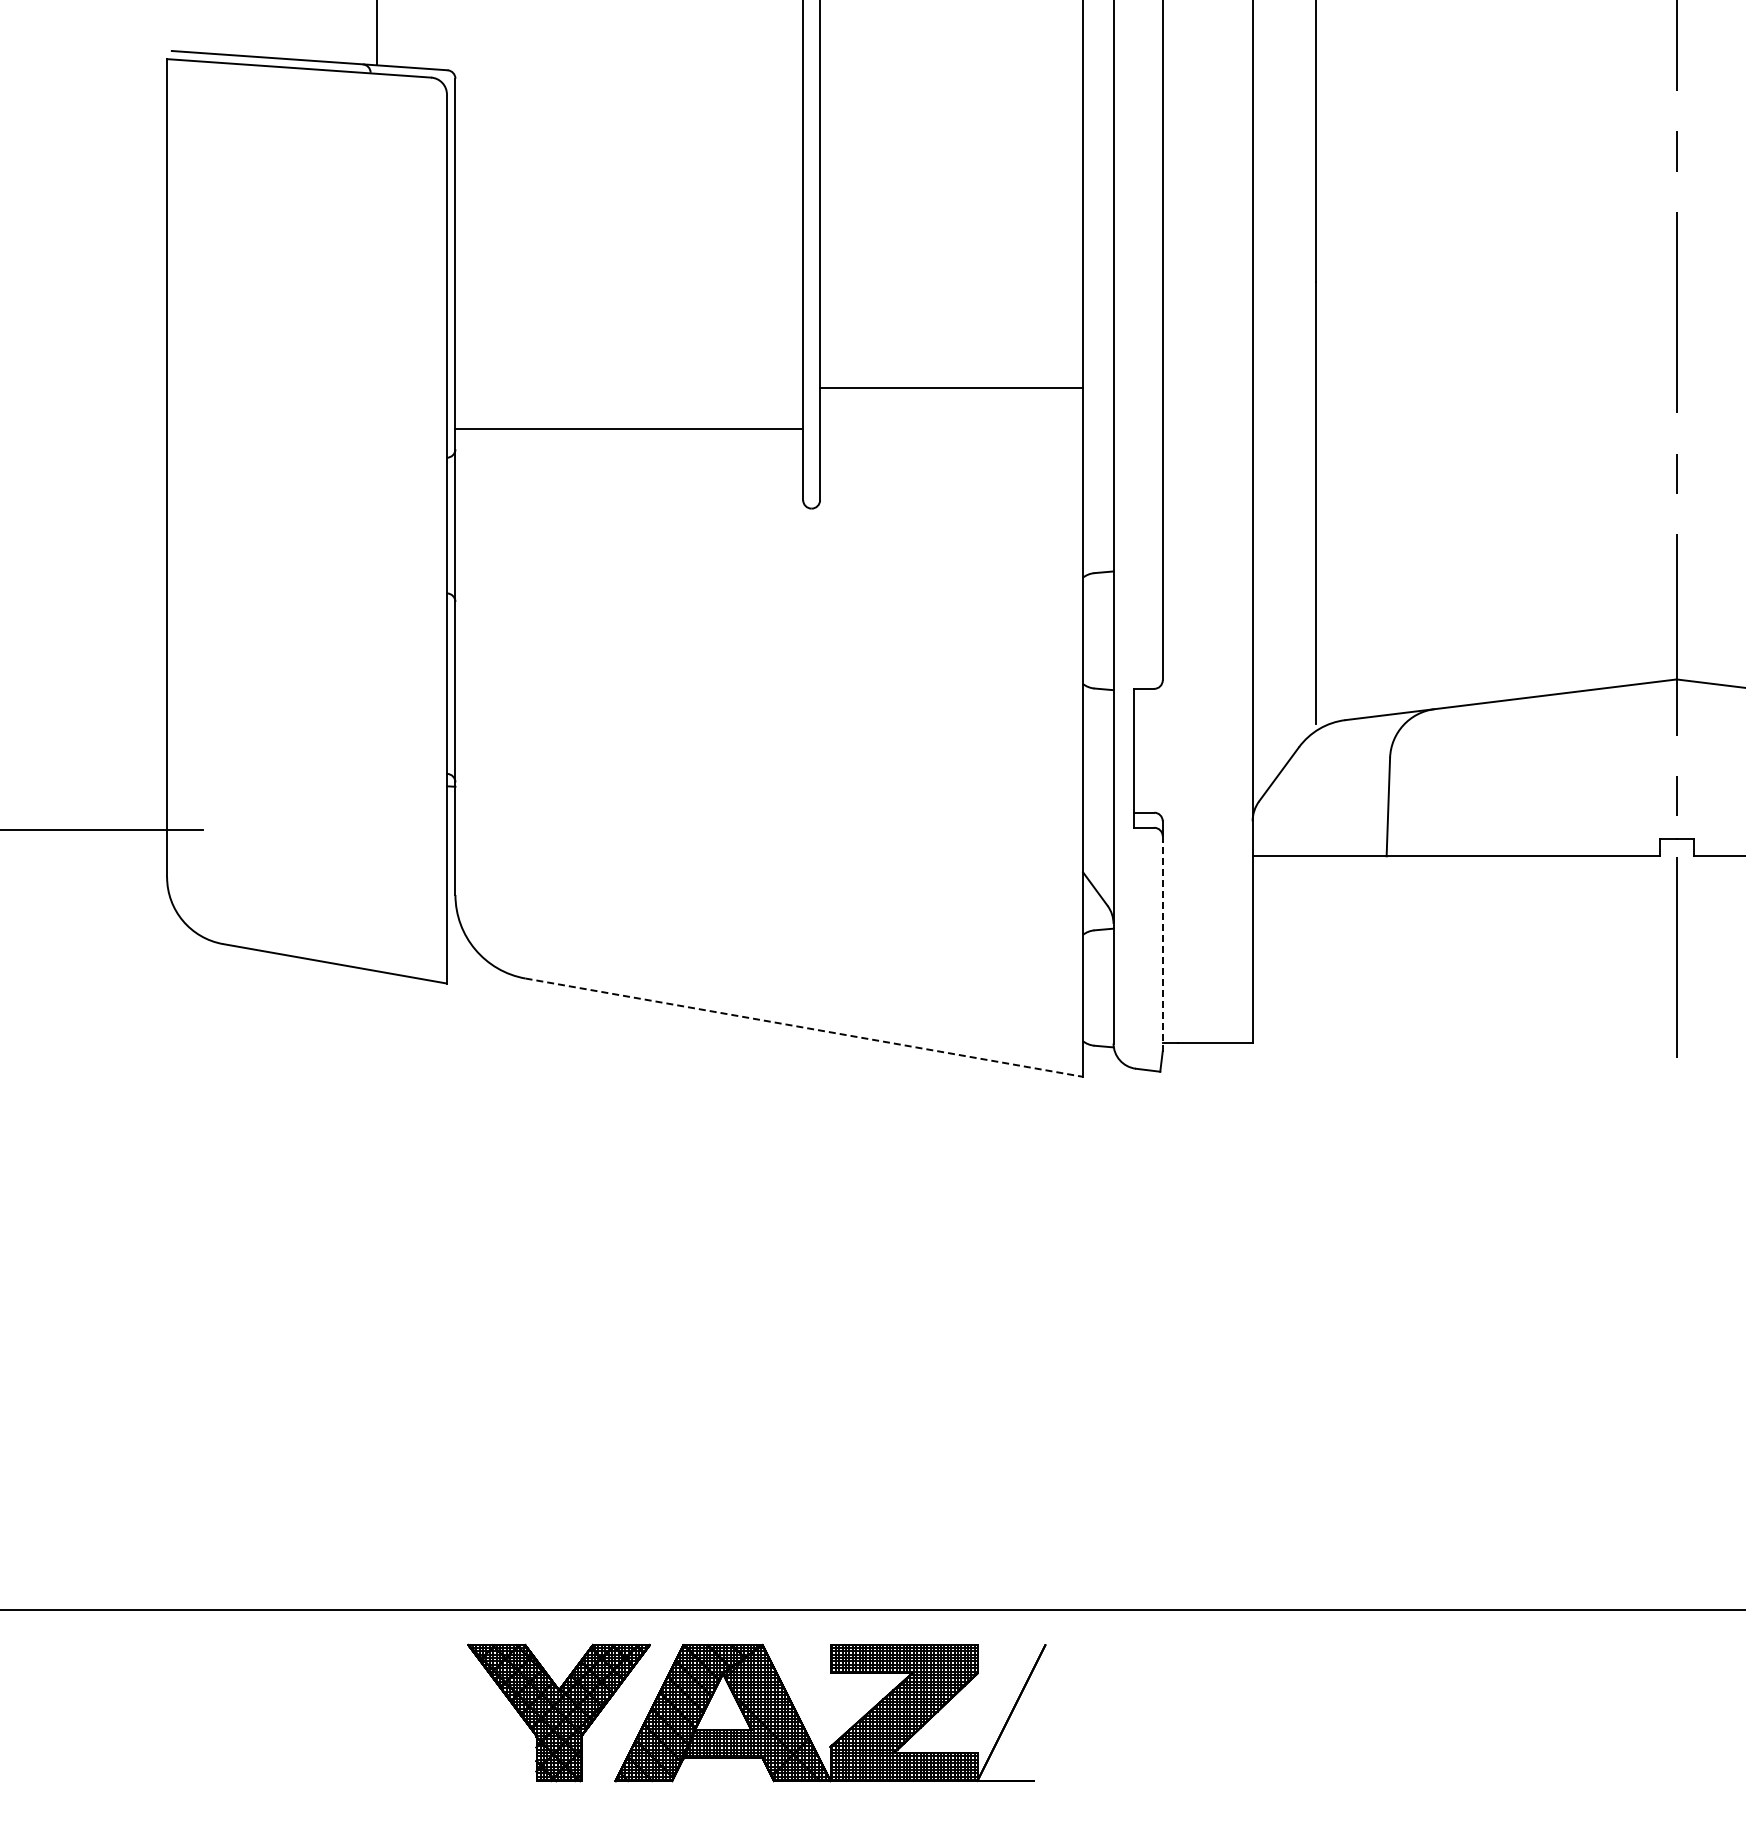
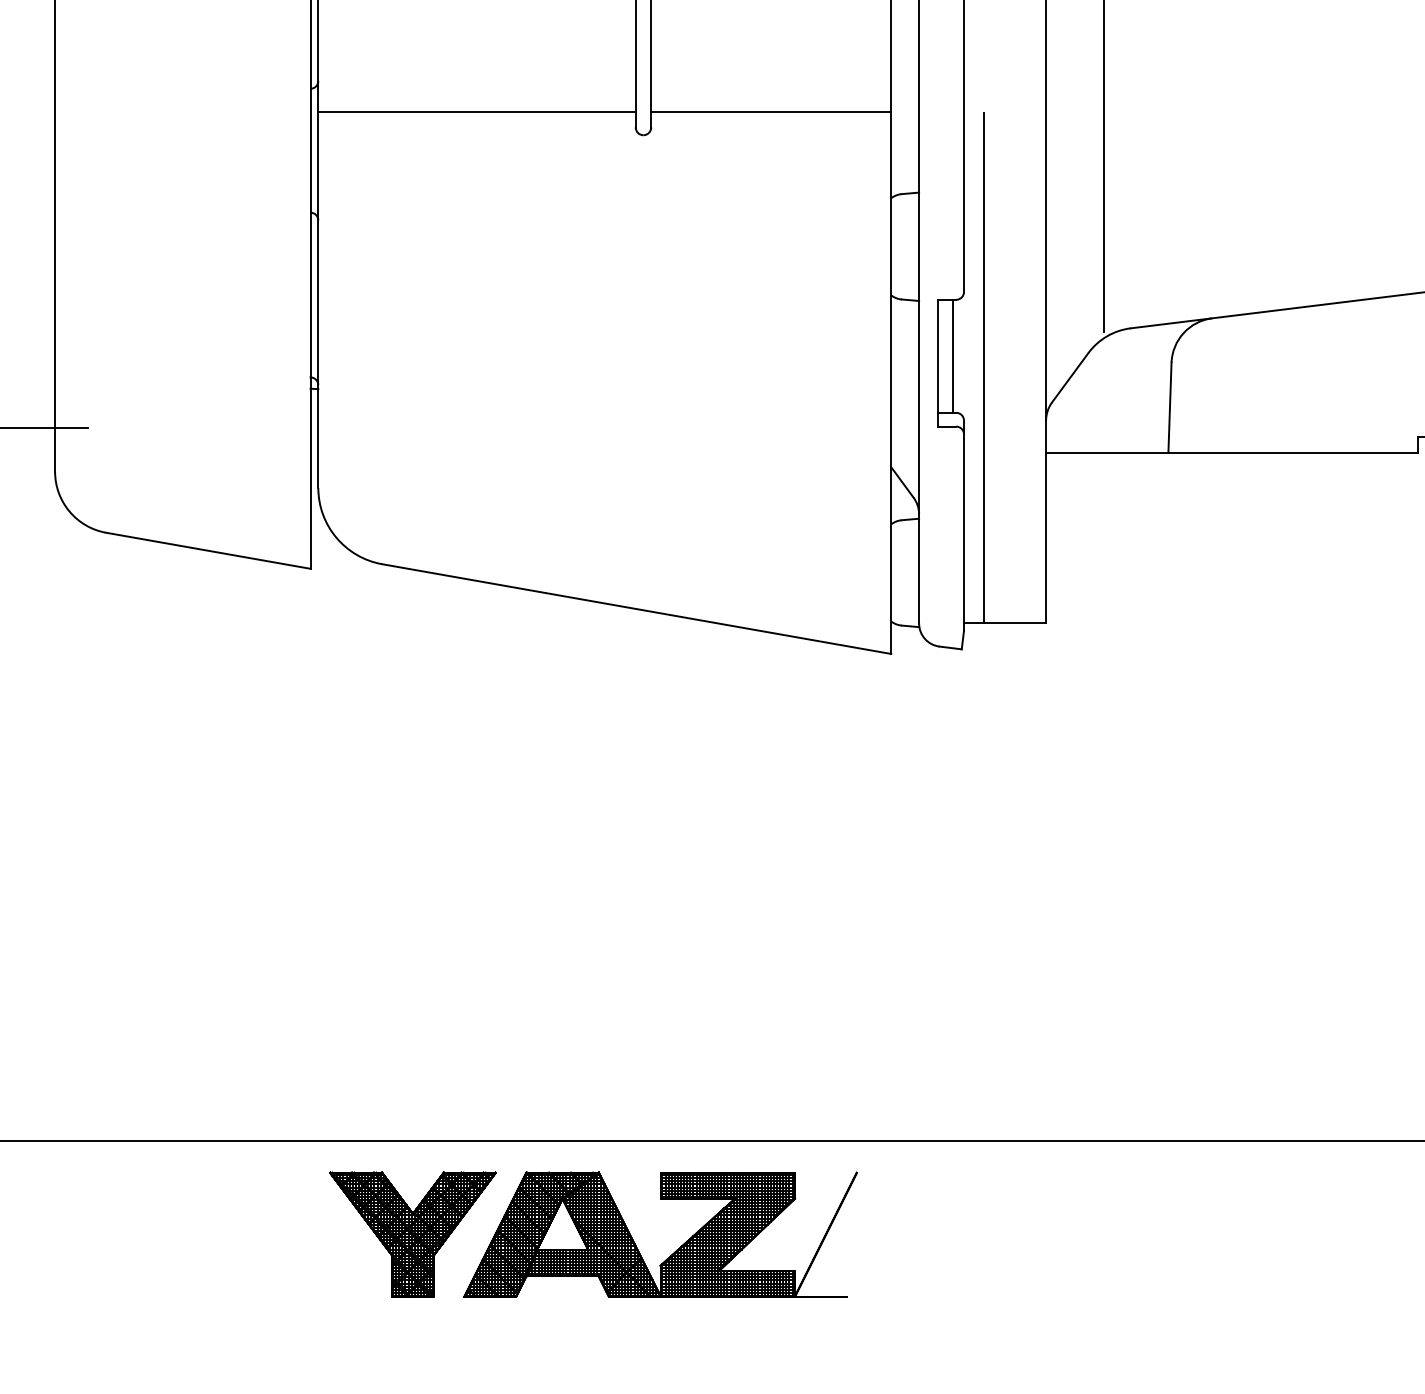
line: (951, 388) -> (771, 112), moved
line: (629, 429) -> (477, 112), moved
line: (1150, 750) -> (952, 356), added
line: (1184, 763) -> (983, 367), added
line: (1162, 946) -> (963, 534), dashed -> solid
line: (804, 1027) -> (636, 608), dashed -> solid

